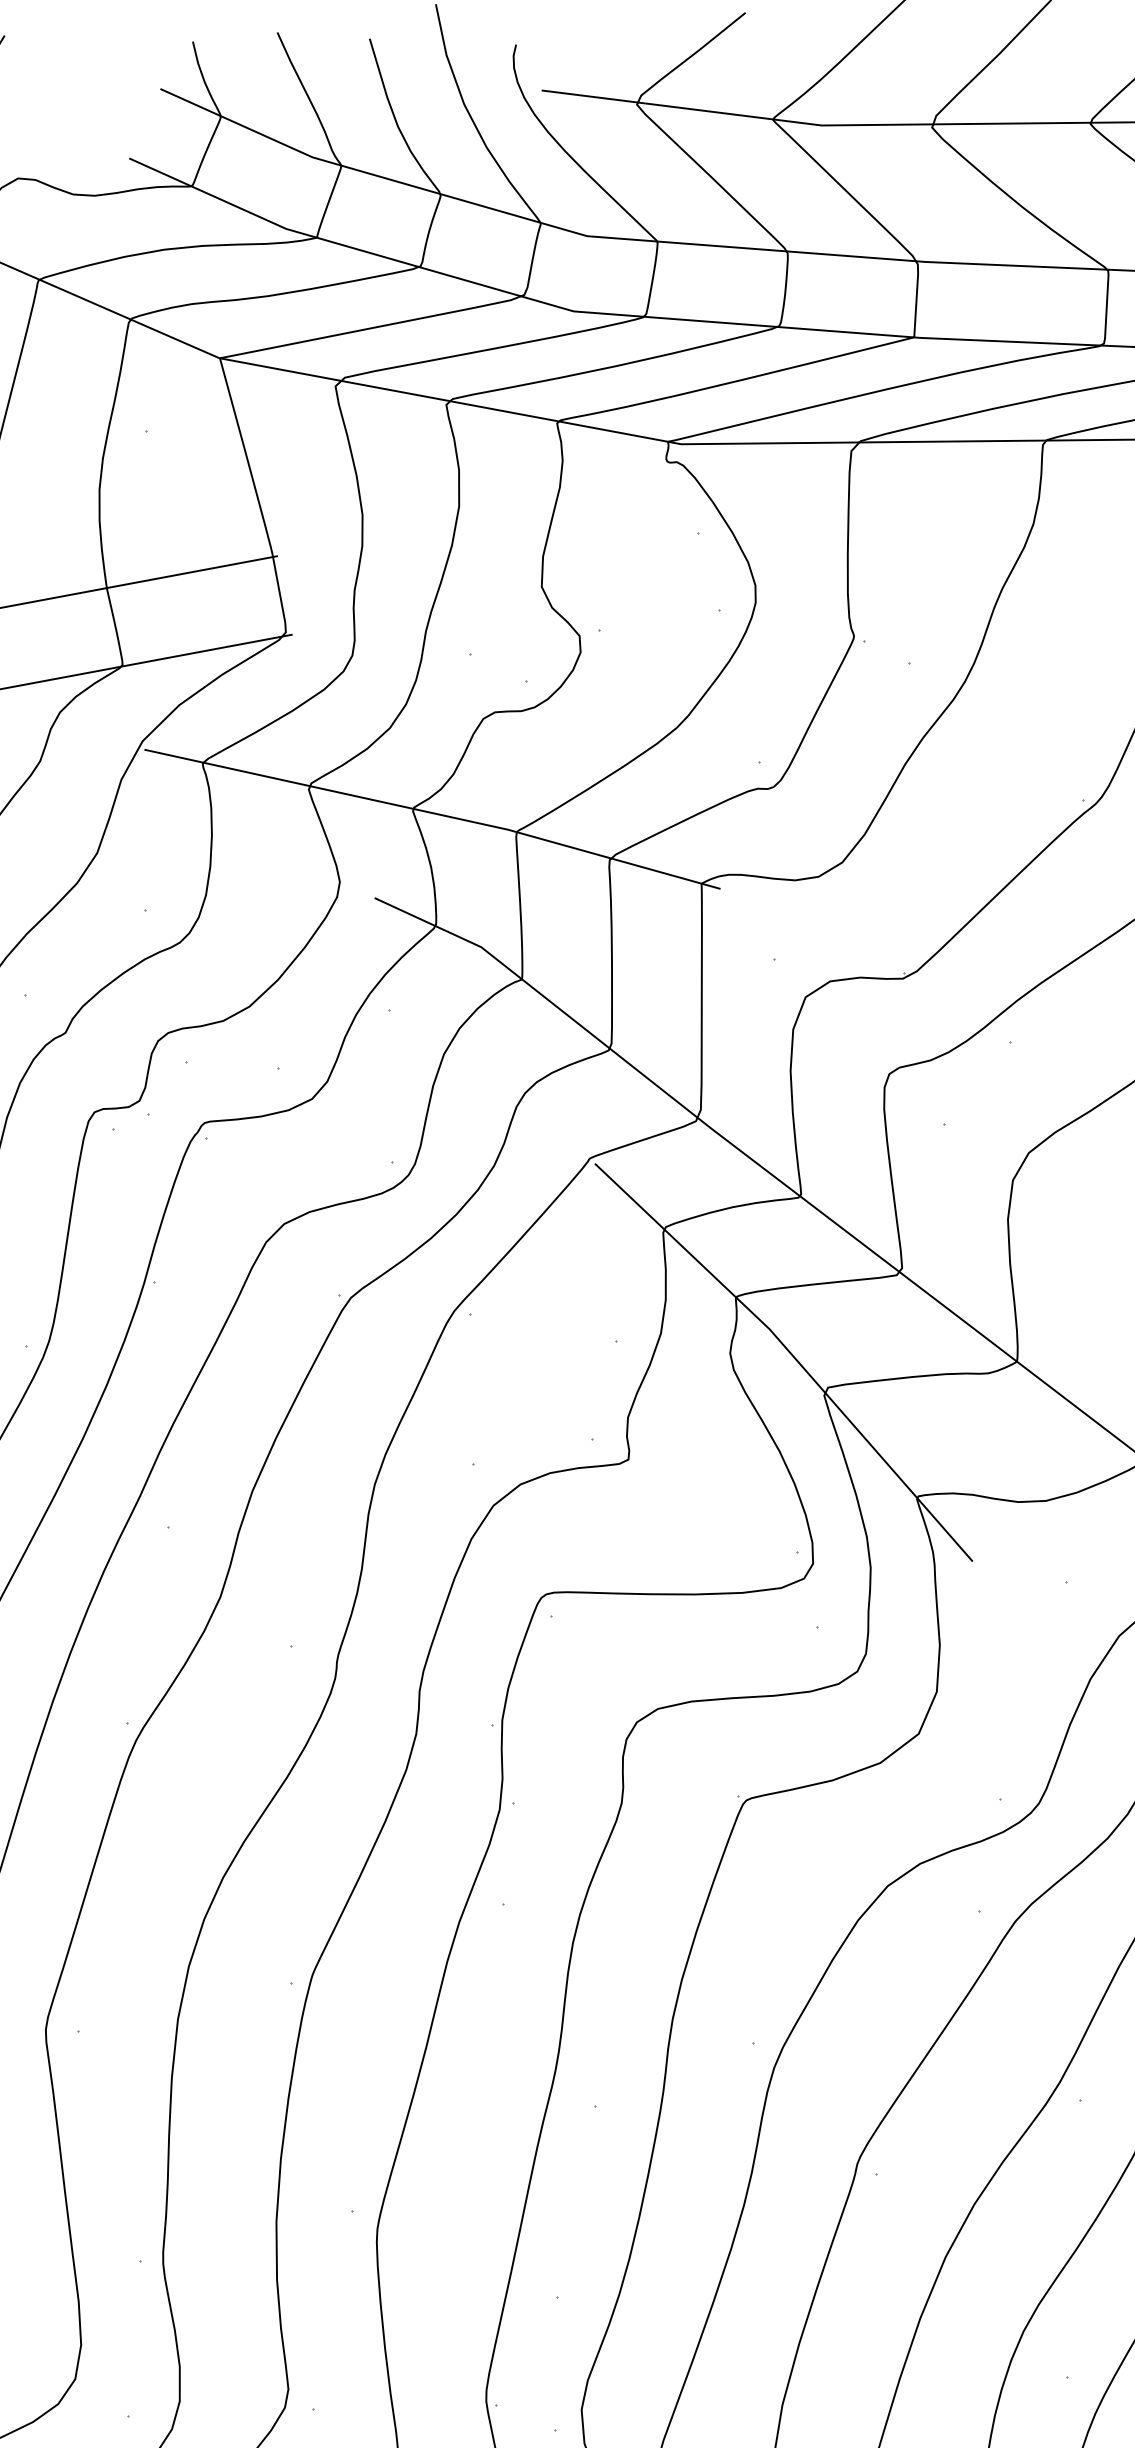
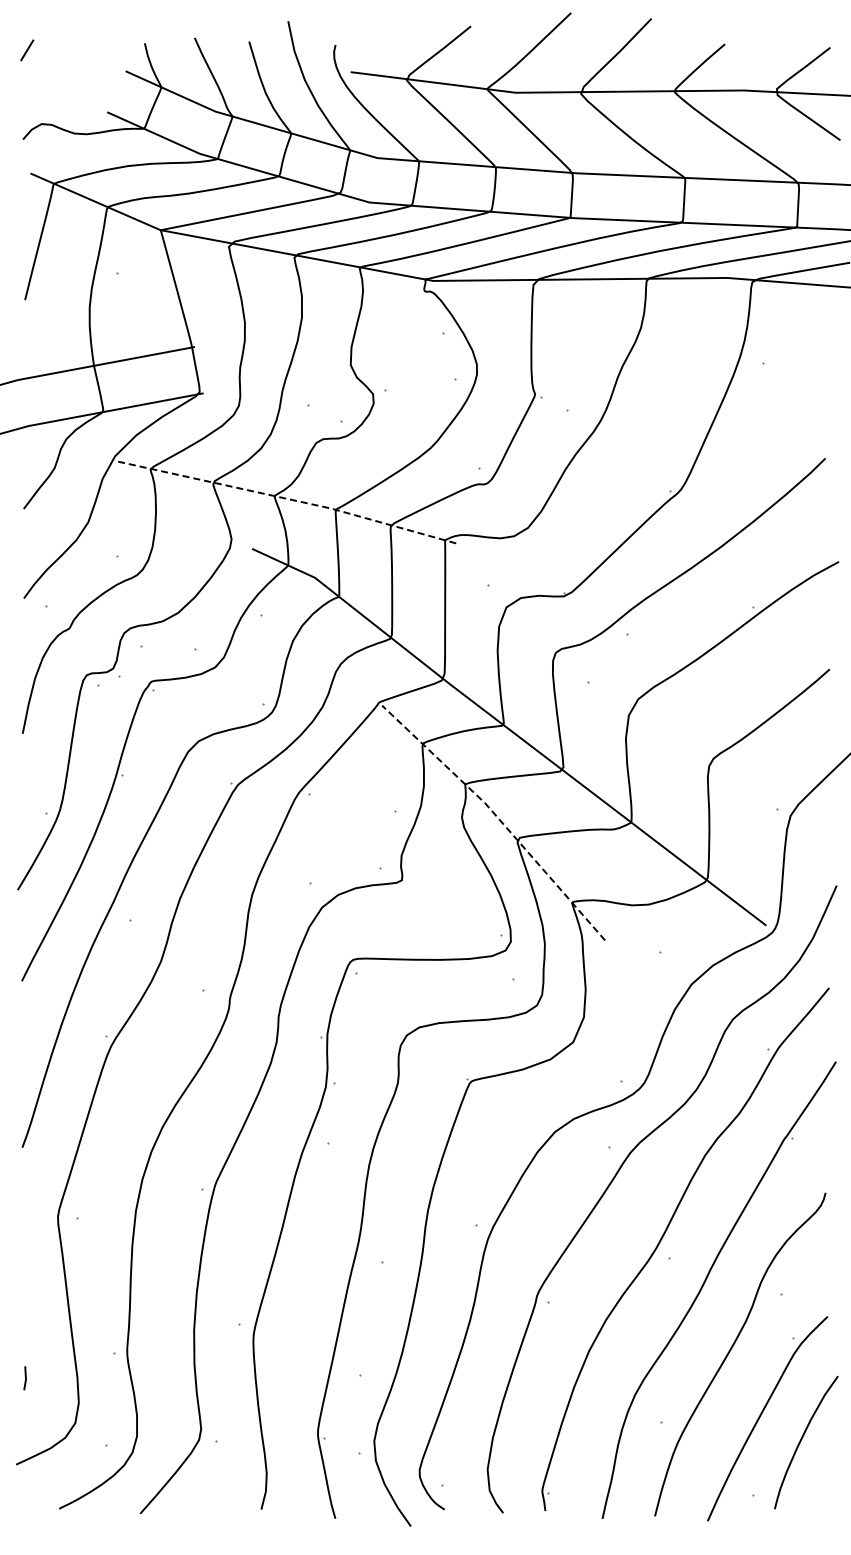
line: (434, 814) -> (287, 499), solid -> dashed
line: (790, 1353) -> (497, 817), solid -> dashed

